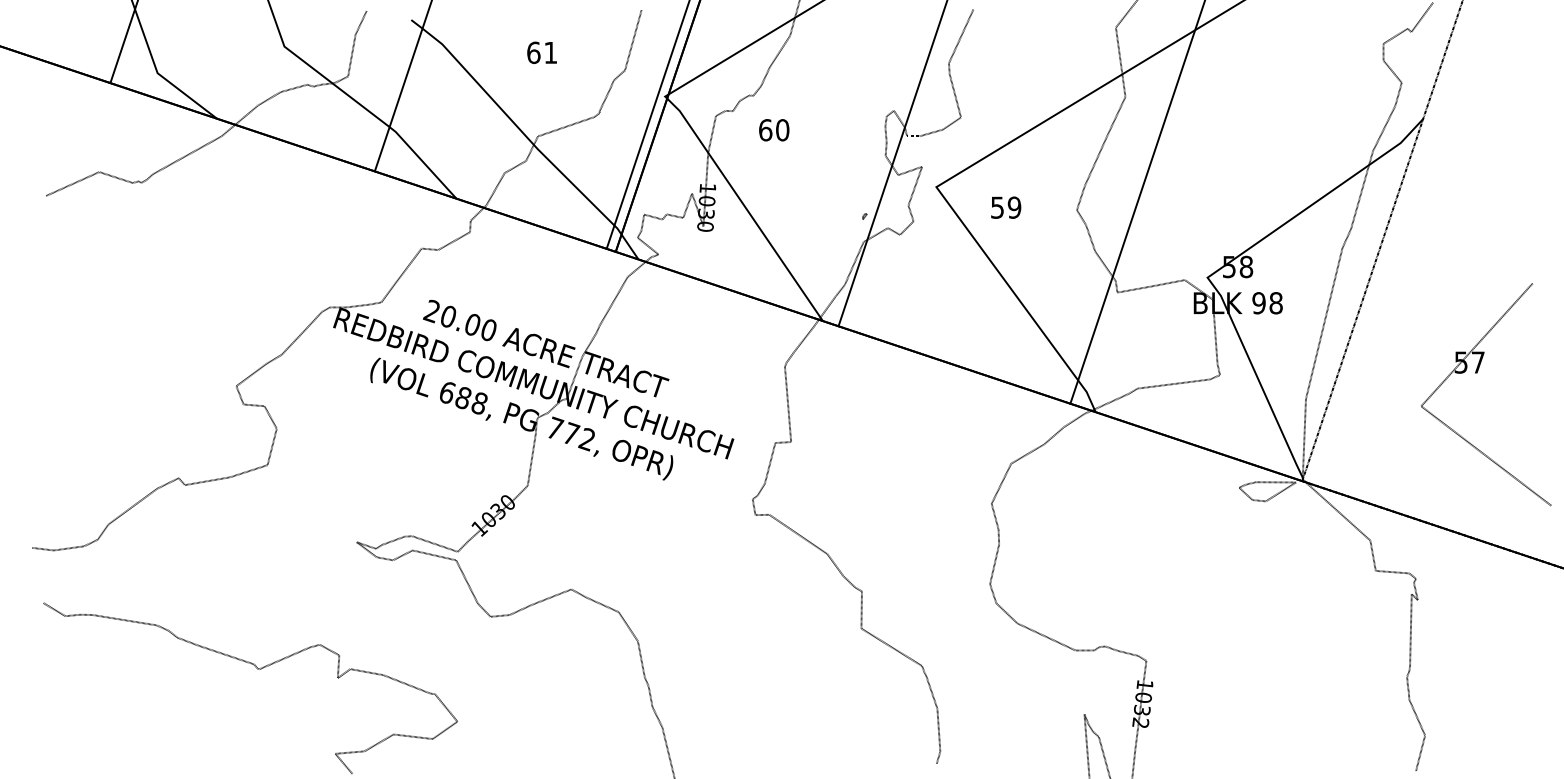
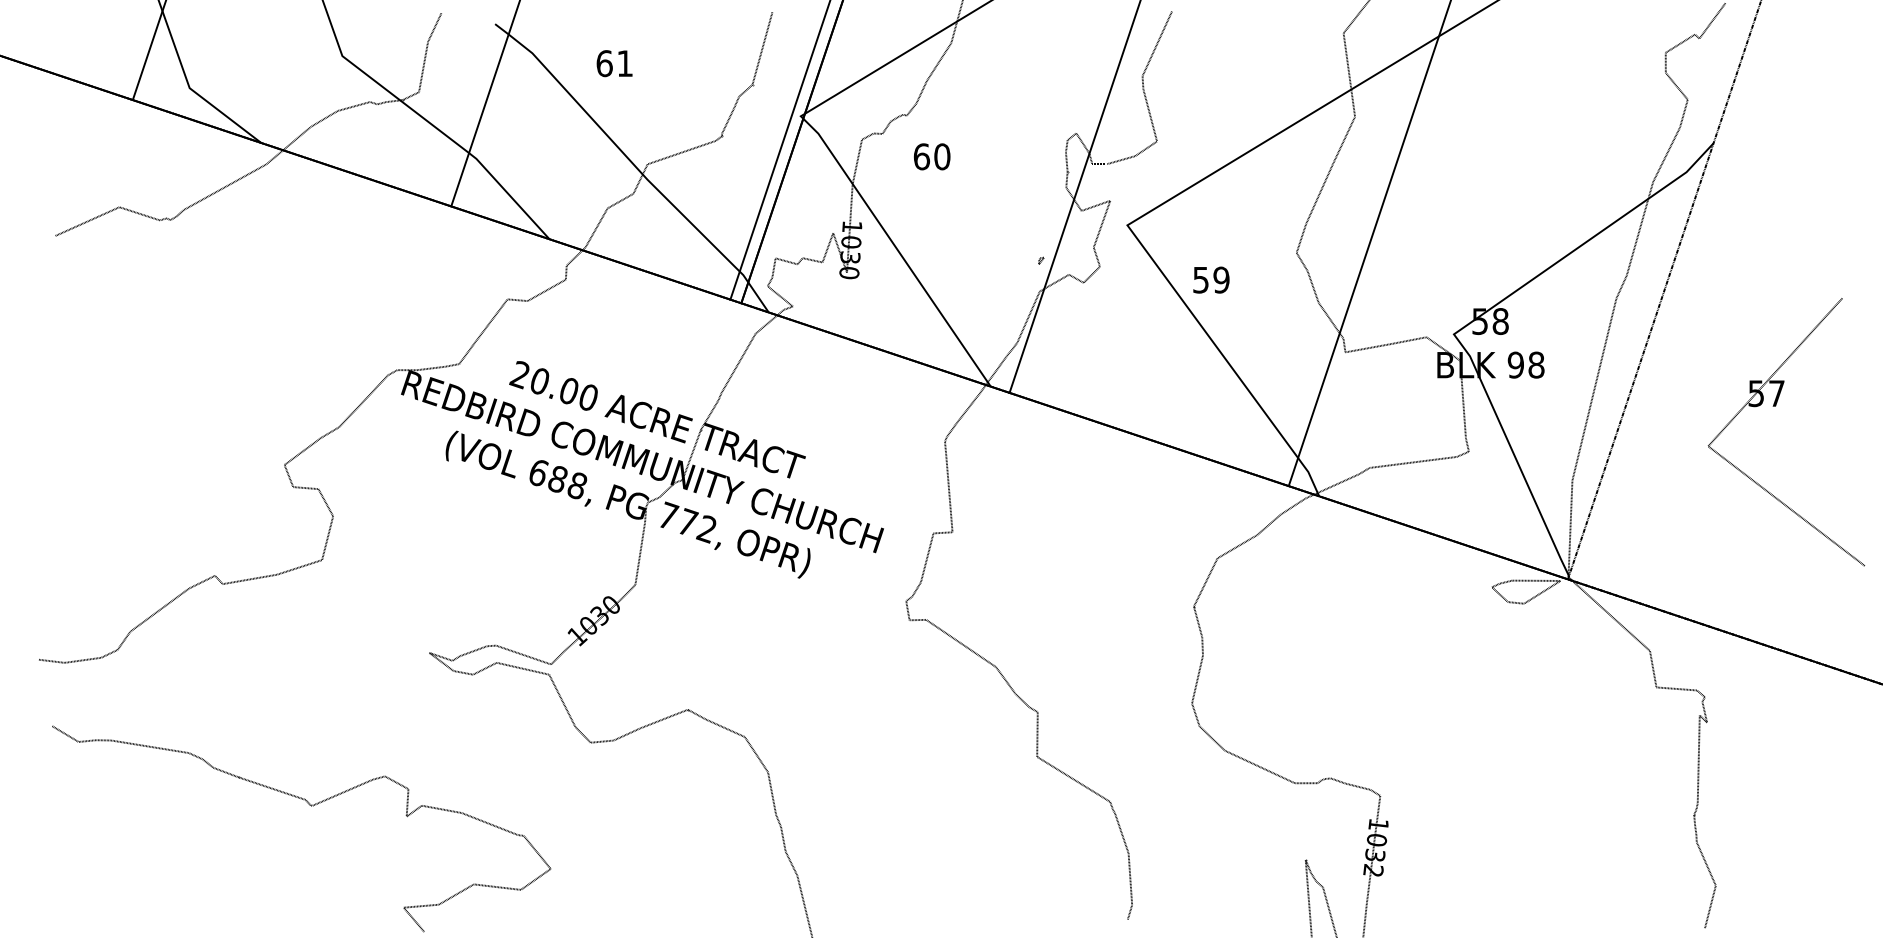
text: (541, 52) -> (614, 63), moved
text: (1006, 207) -> (1211, 279), moved
part: (1477, 373) -> (1775, 406), moved

